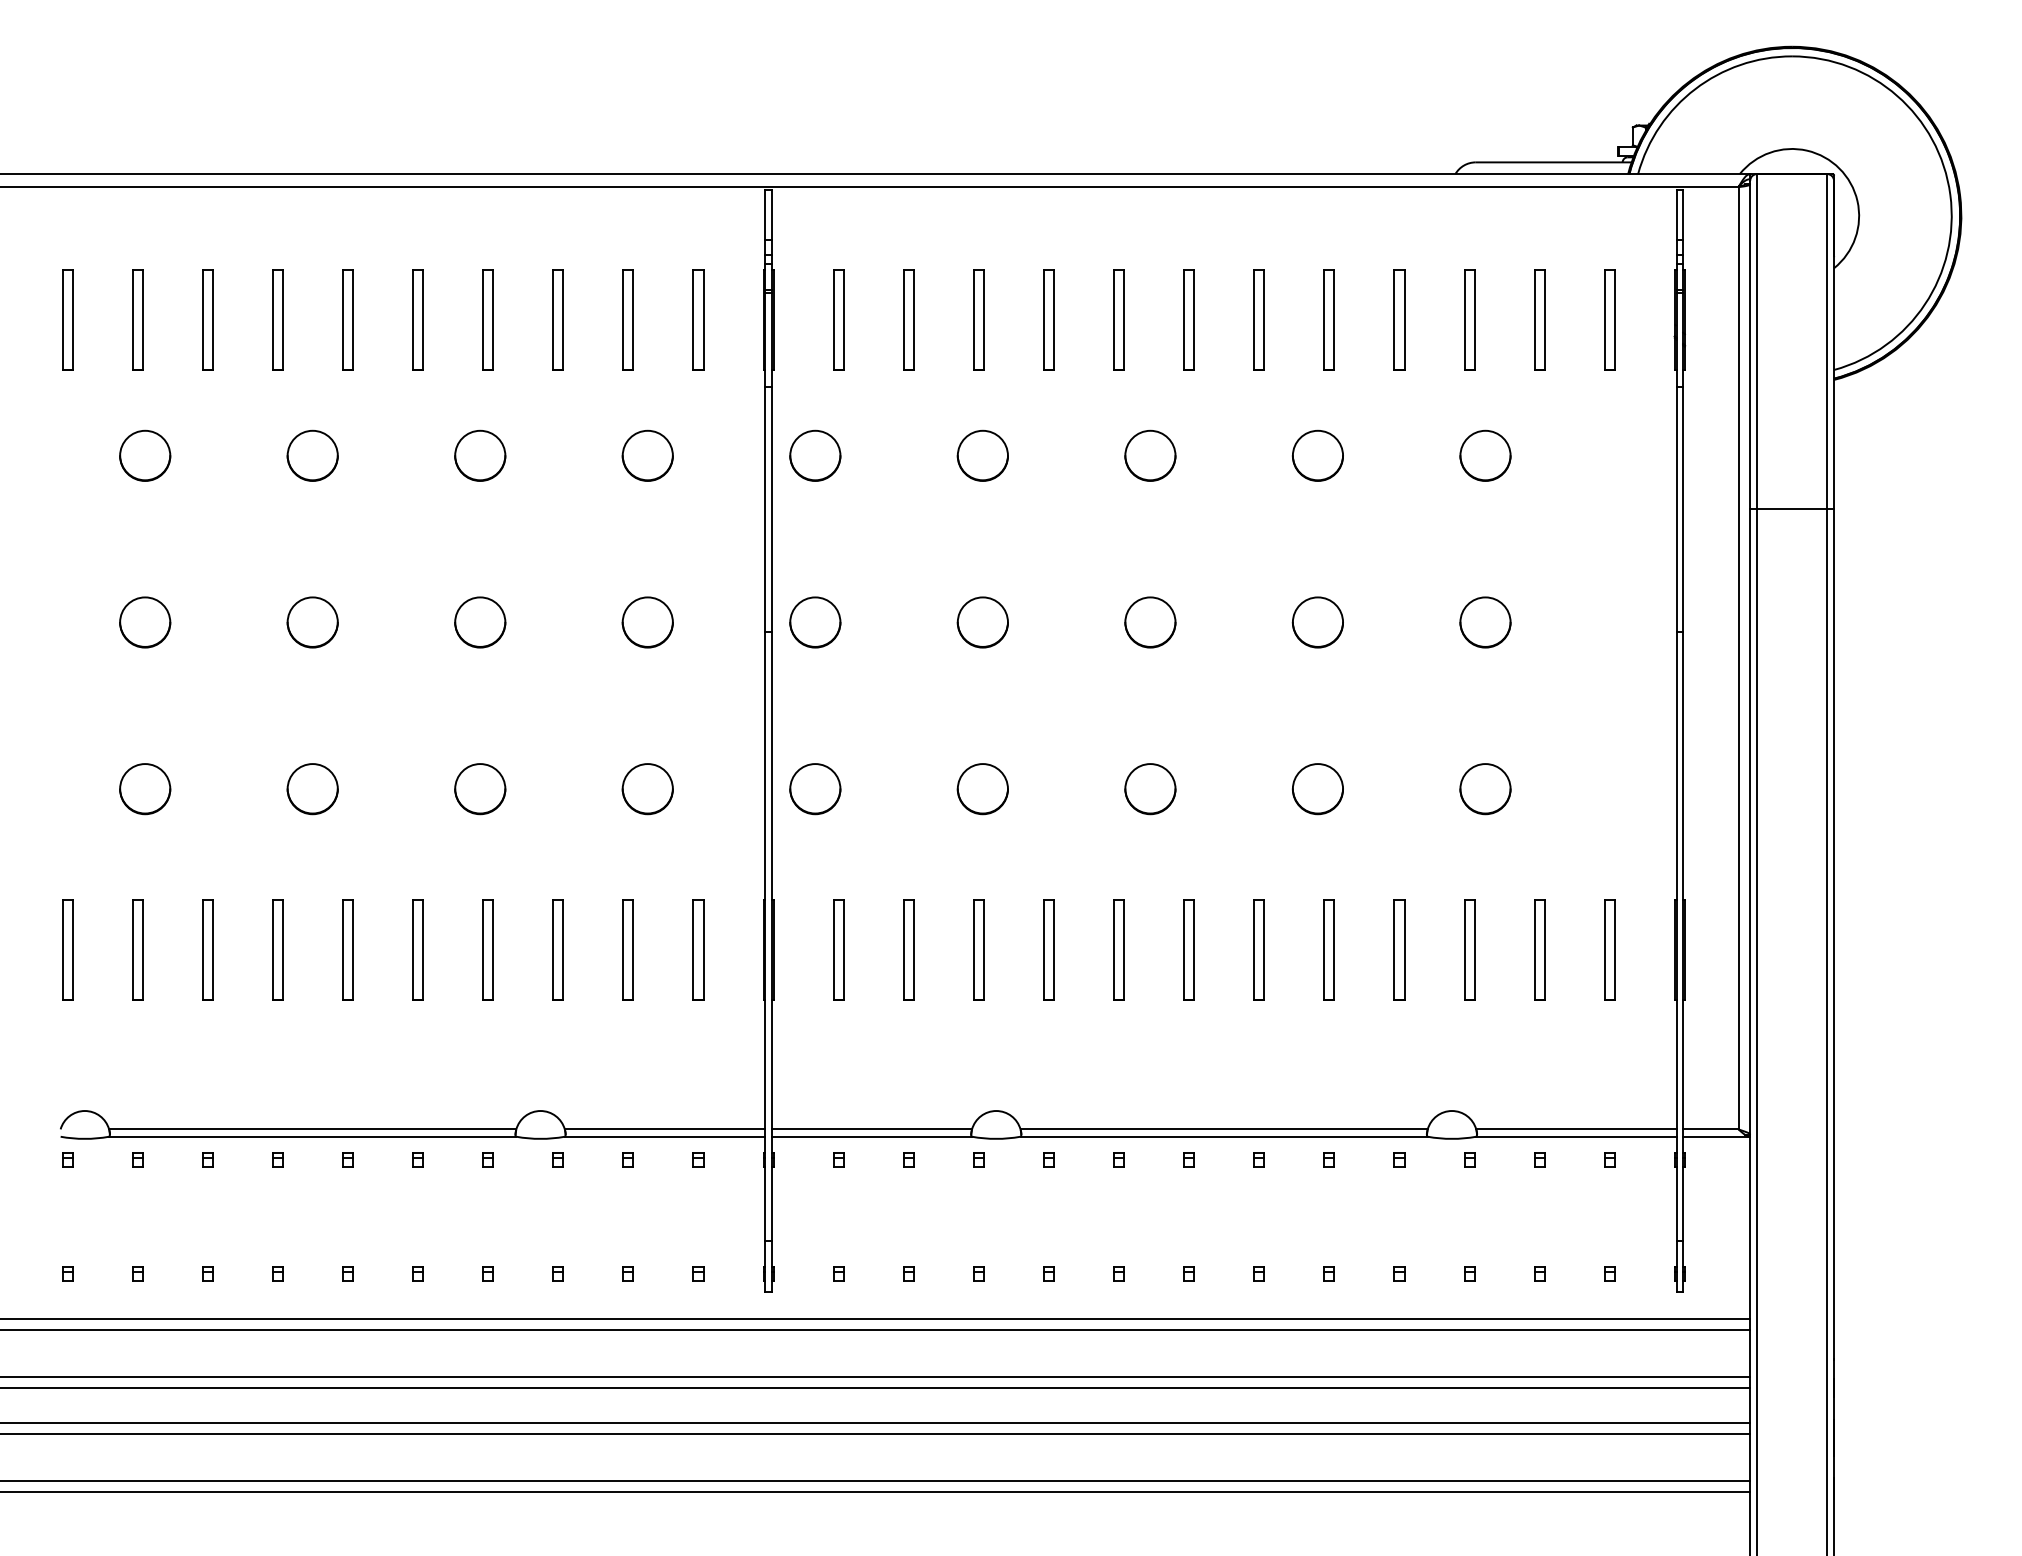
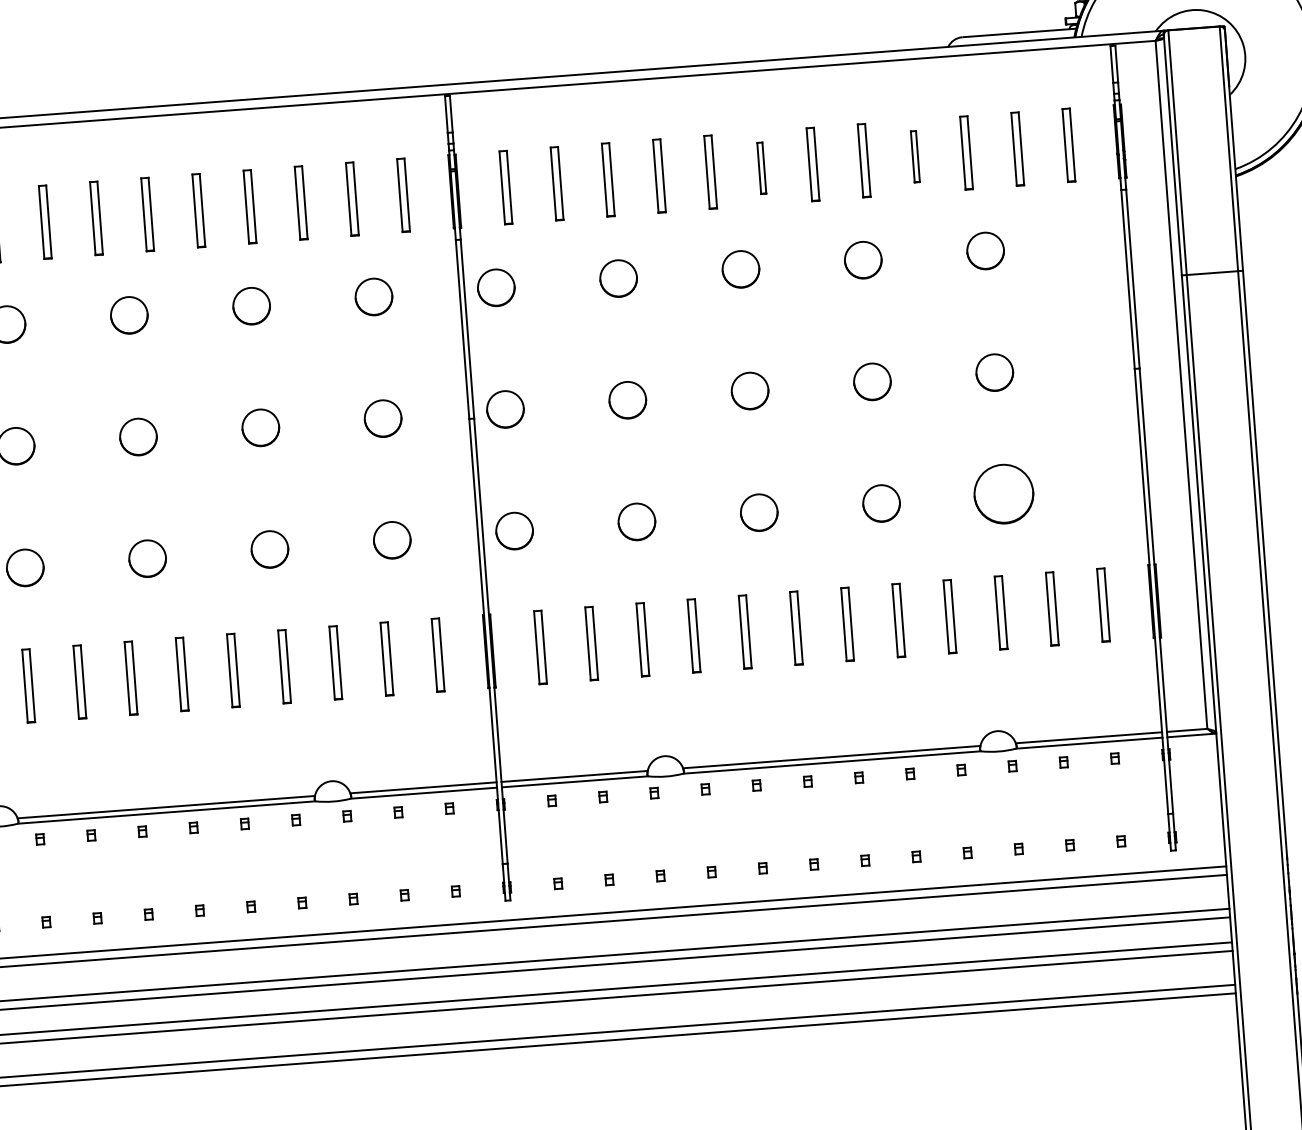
part: (1188, 319) -> (761, 167), size x0.7
part: (1399, 319) -> (915, 156), size x0.7
circle: (1485, 789) -> (1003, 494), size x1.6

